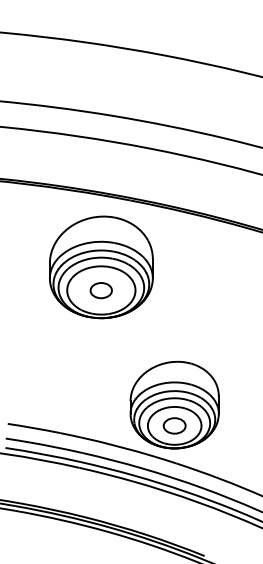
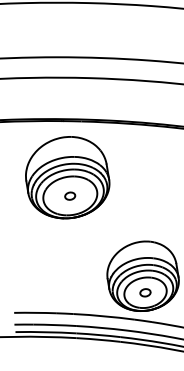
part: (100, 290) -> (69, 196), size x0.6
part: (174, 425) -> (145, 292), size x0.6

